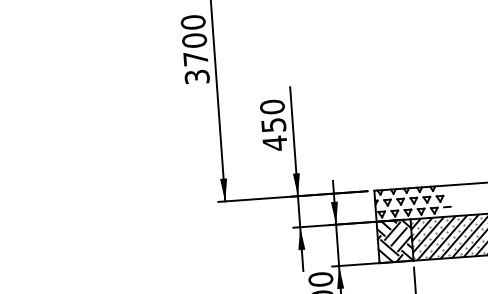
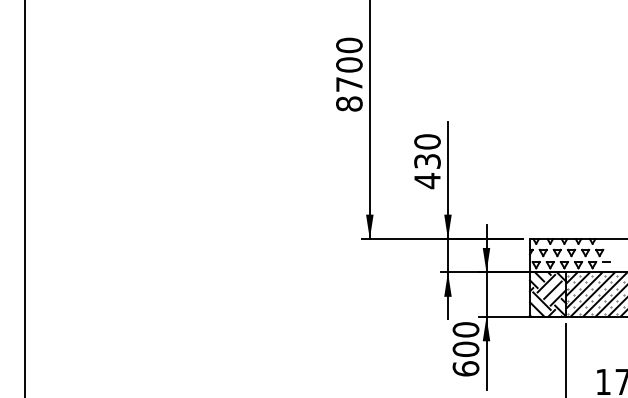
text: (197, 76) -> (349, 103), 3700 -> 8700
text: (273, 125) -> (427, 161), 450 -> 430

